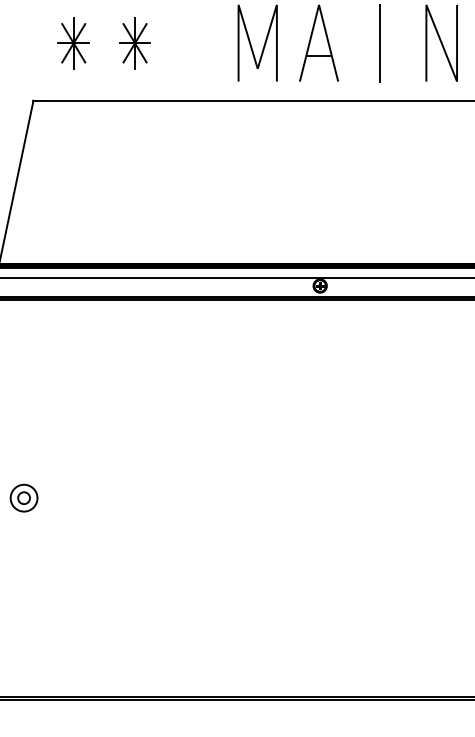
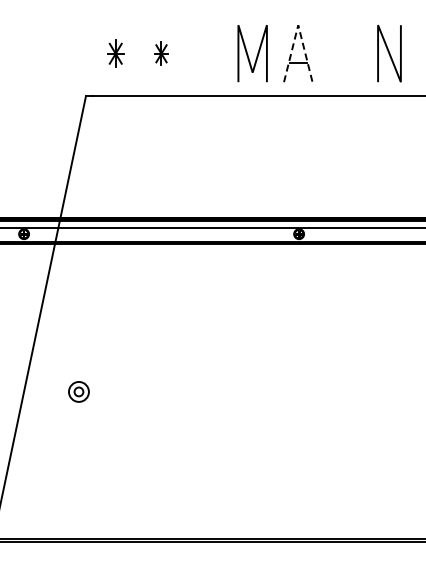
line: (319, 5) -> (298, 25), solid -> dashed
part: (73, 43) -> (115, 53), size x0.7
part: (135, 43) -> (161, 53), size x0.6
line: (379, 43) -> (343, 53), removed

